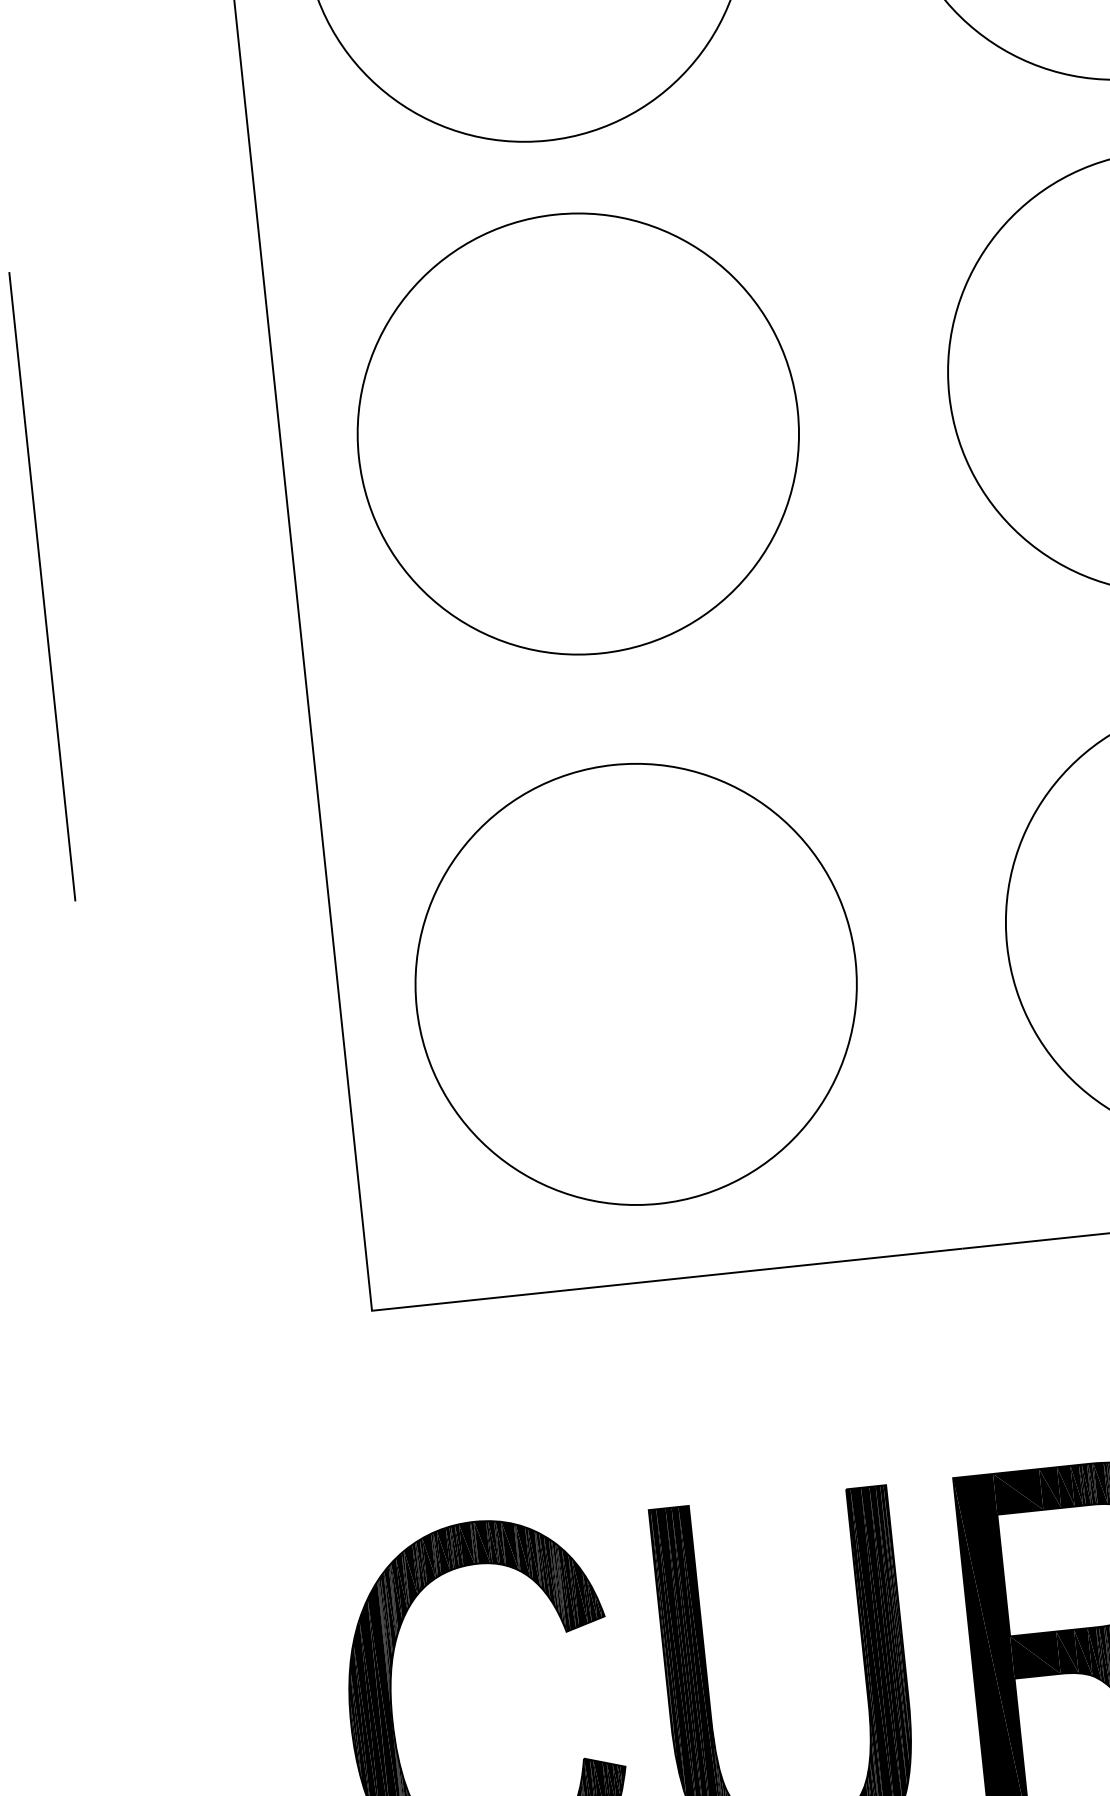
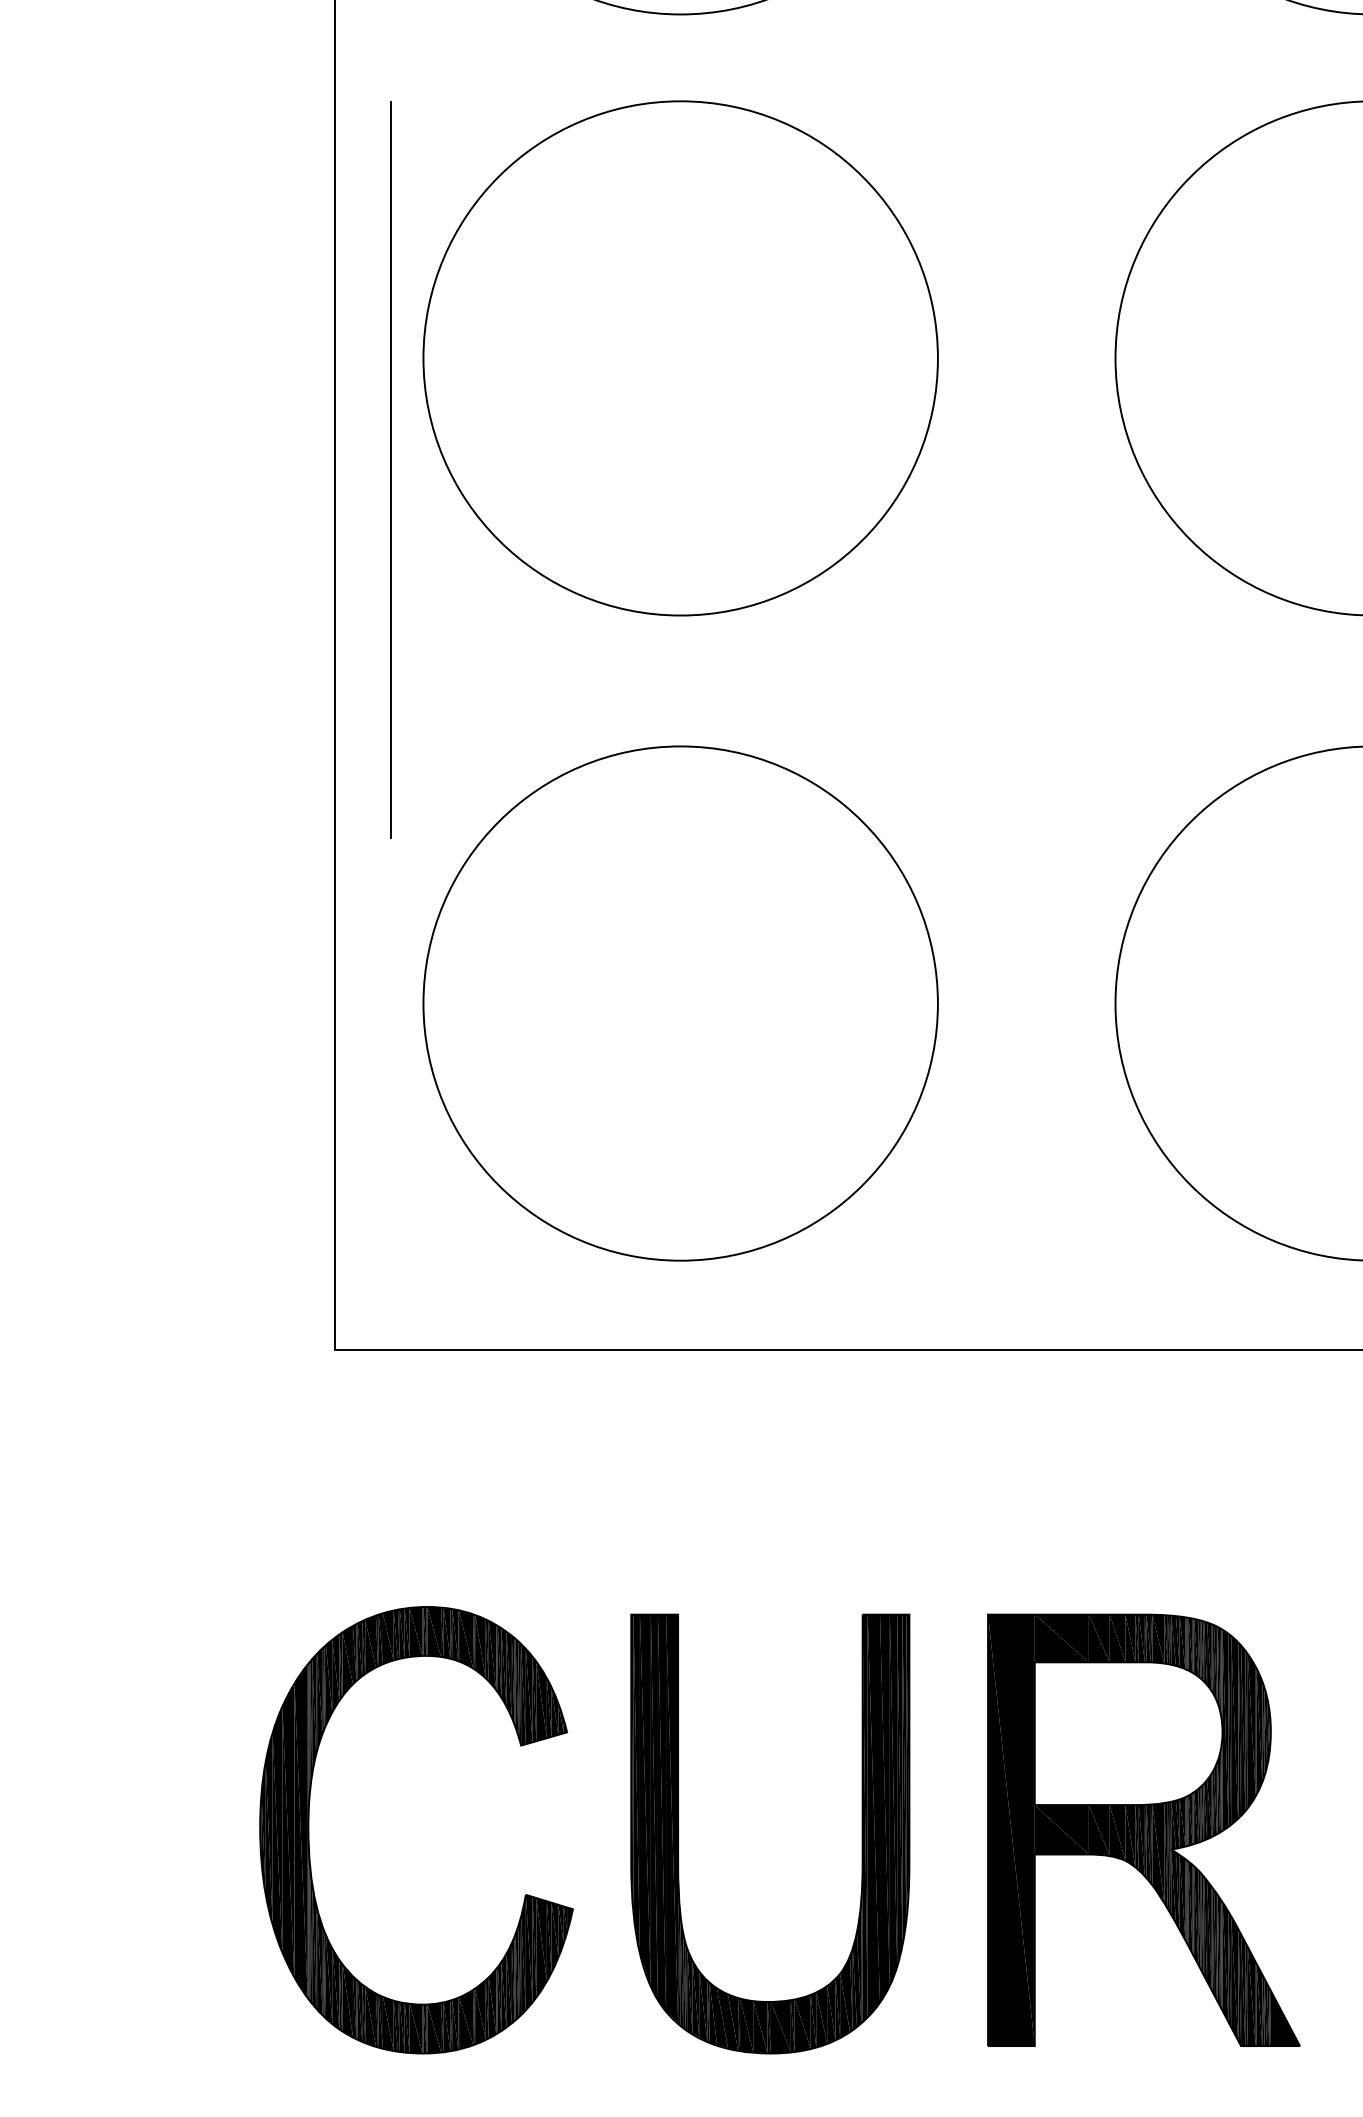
line: (42, 586) -> (390, 469), moved

